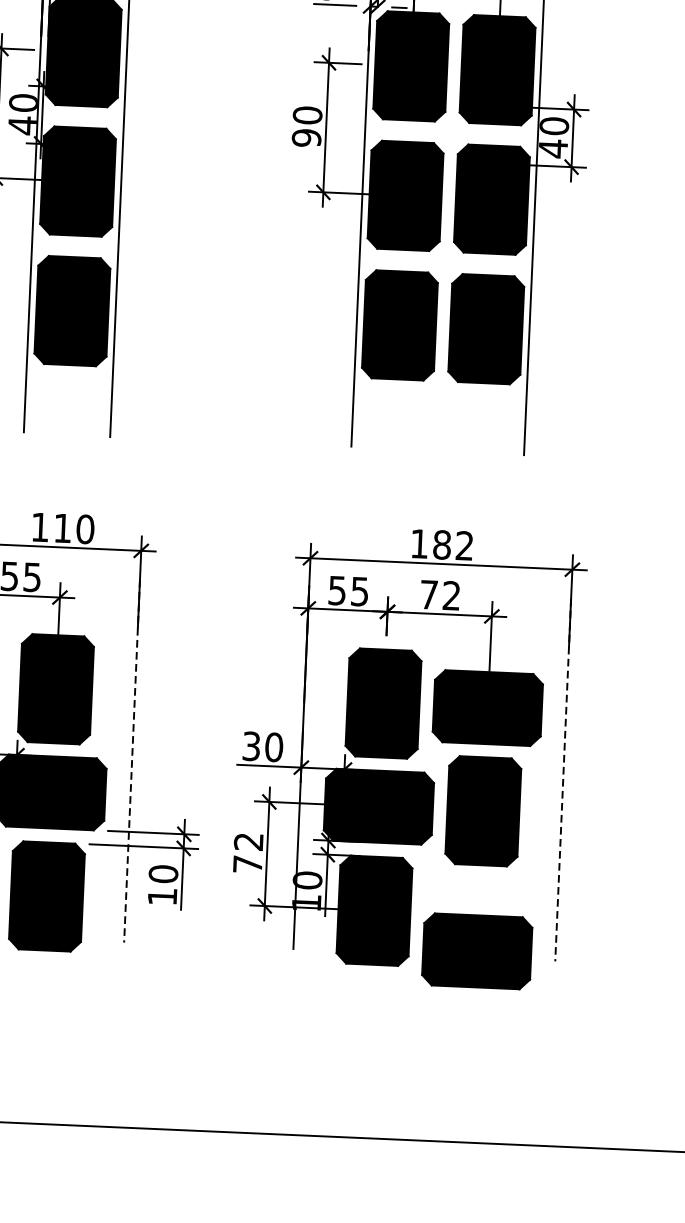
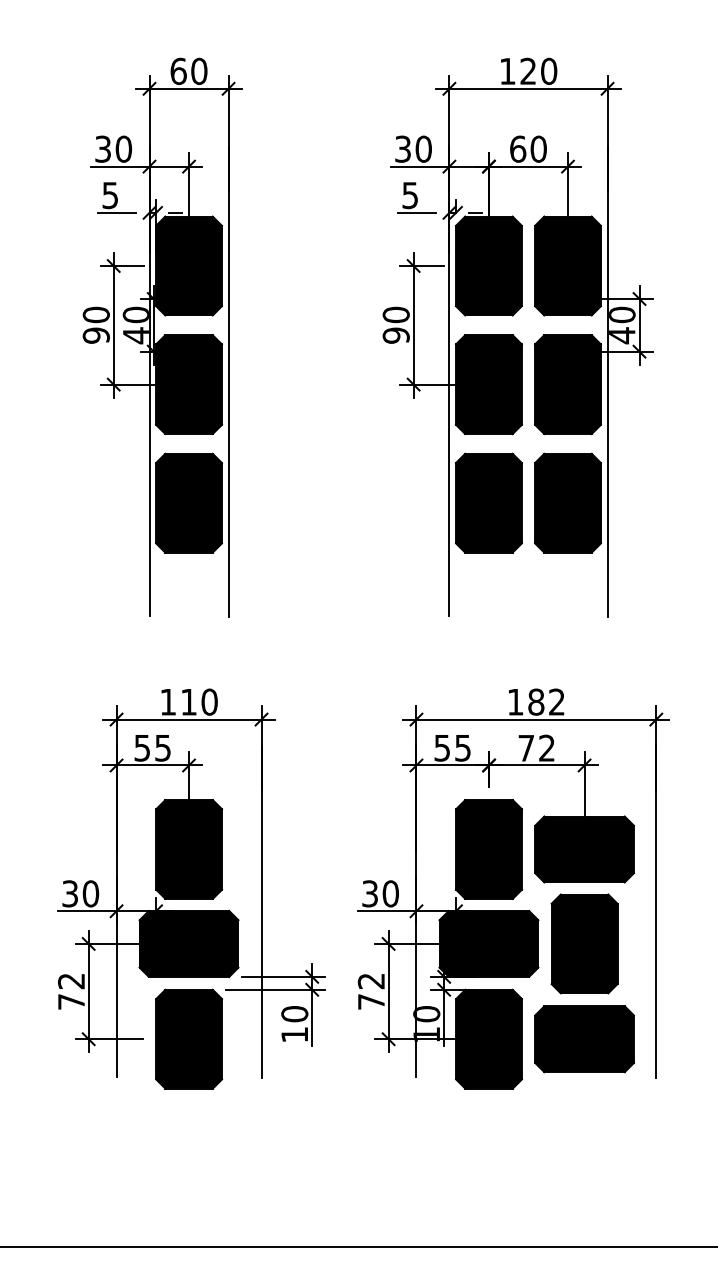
line: (132, 761) -> (261, 912), dashed -> solid
line: (563, 780) -> (656, 912), dashed -> solid
part: (477, 951) -> (584, 1039), moved

